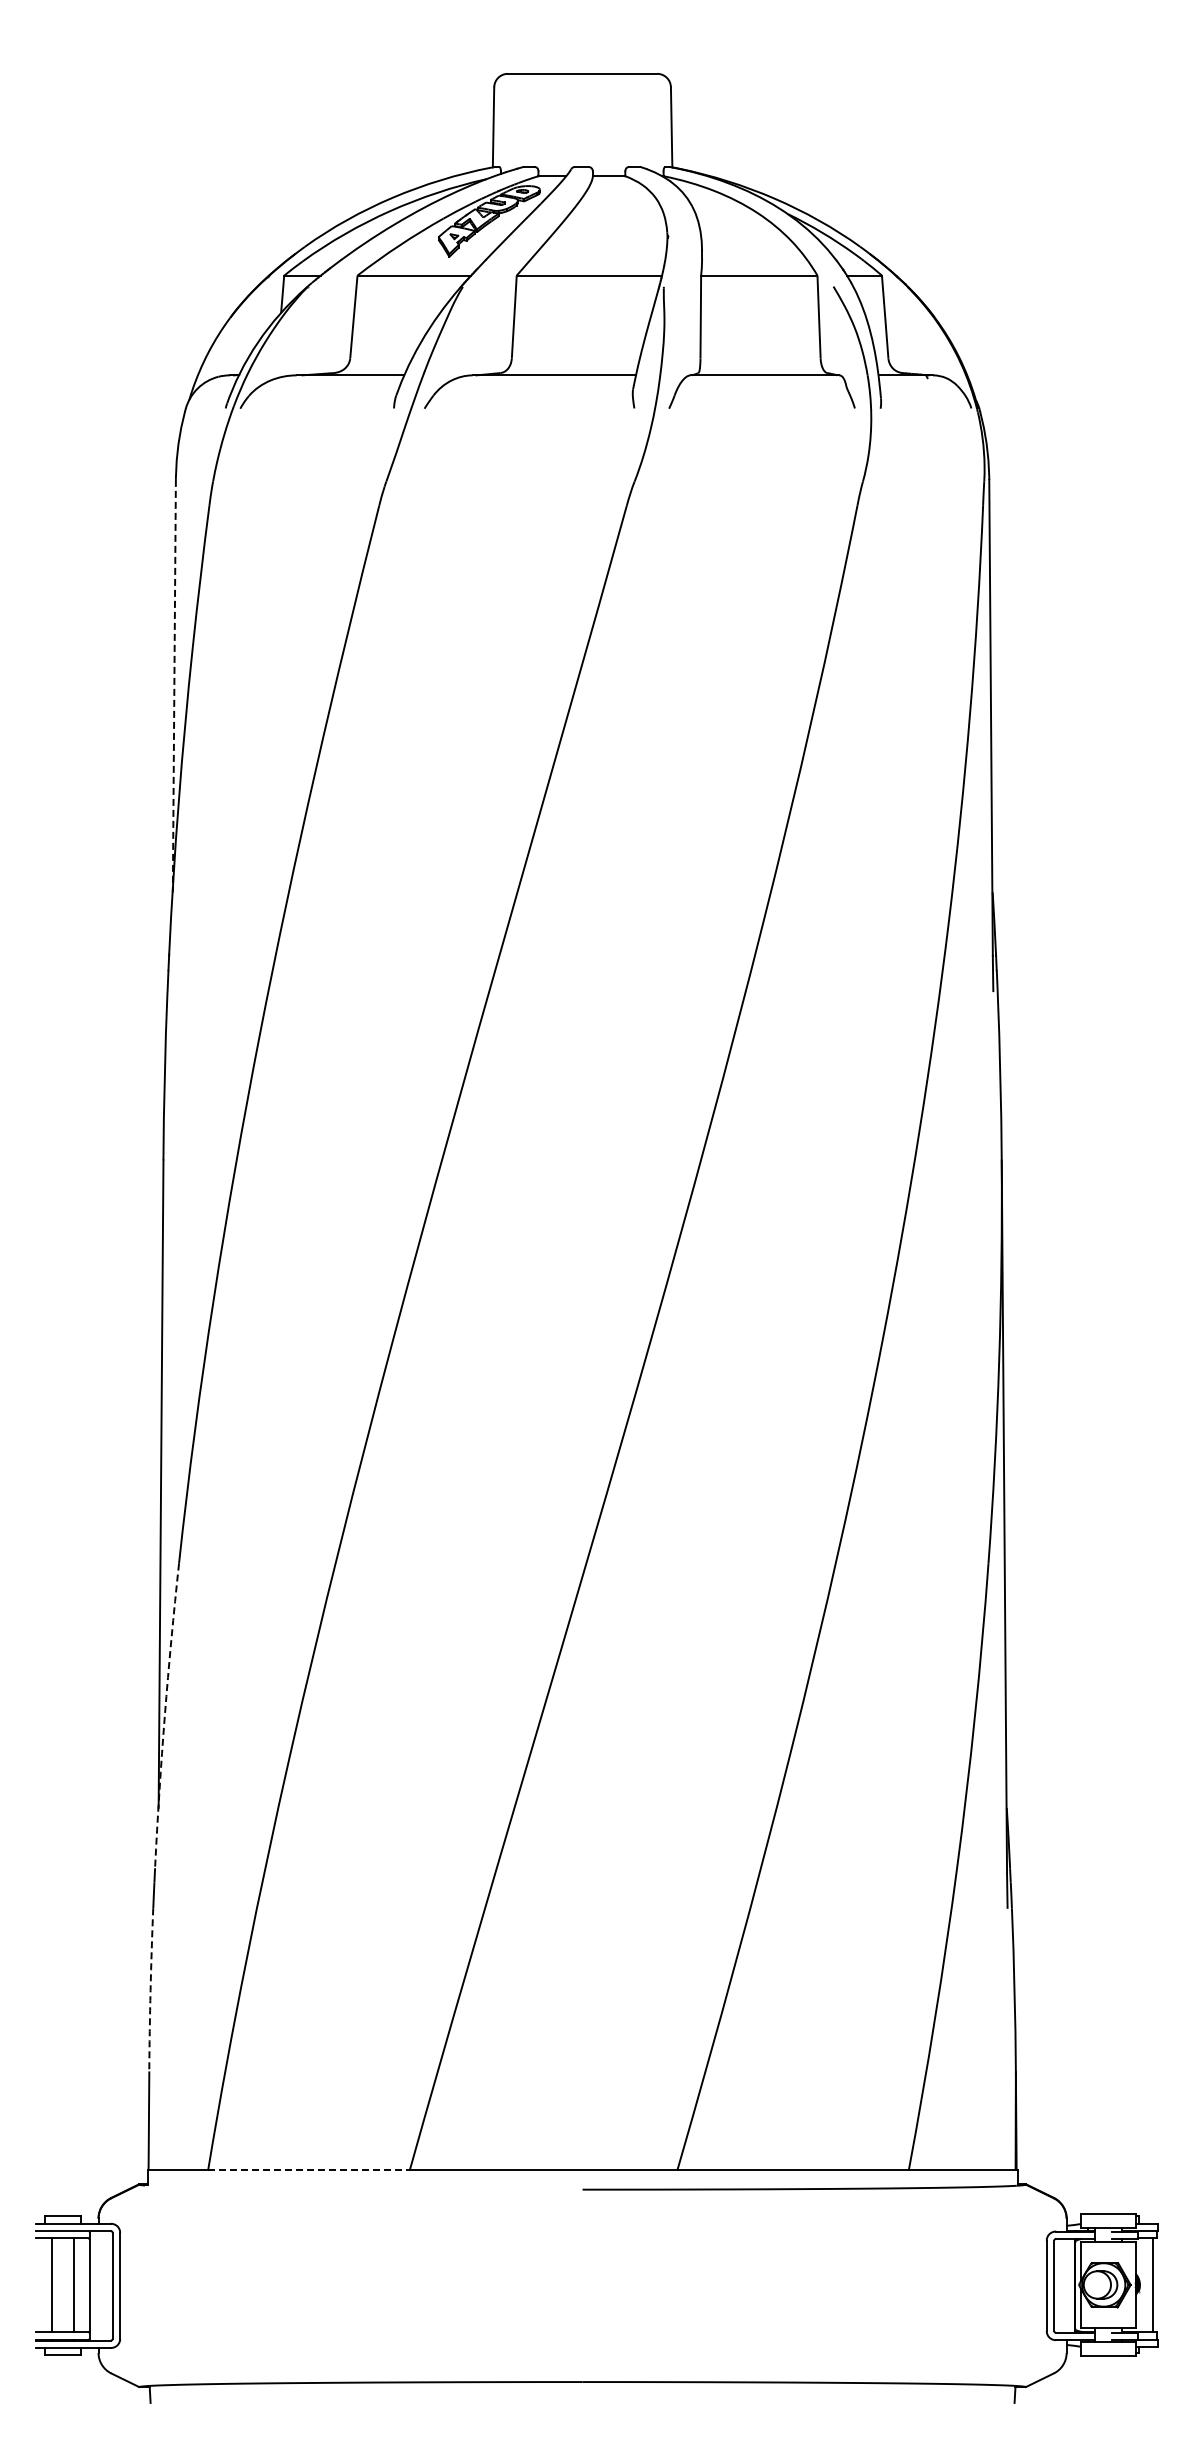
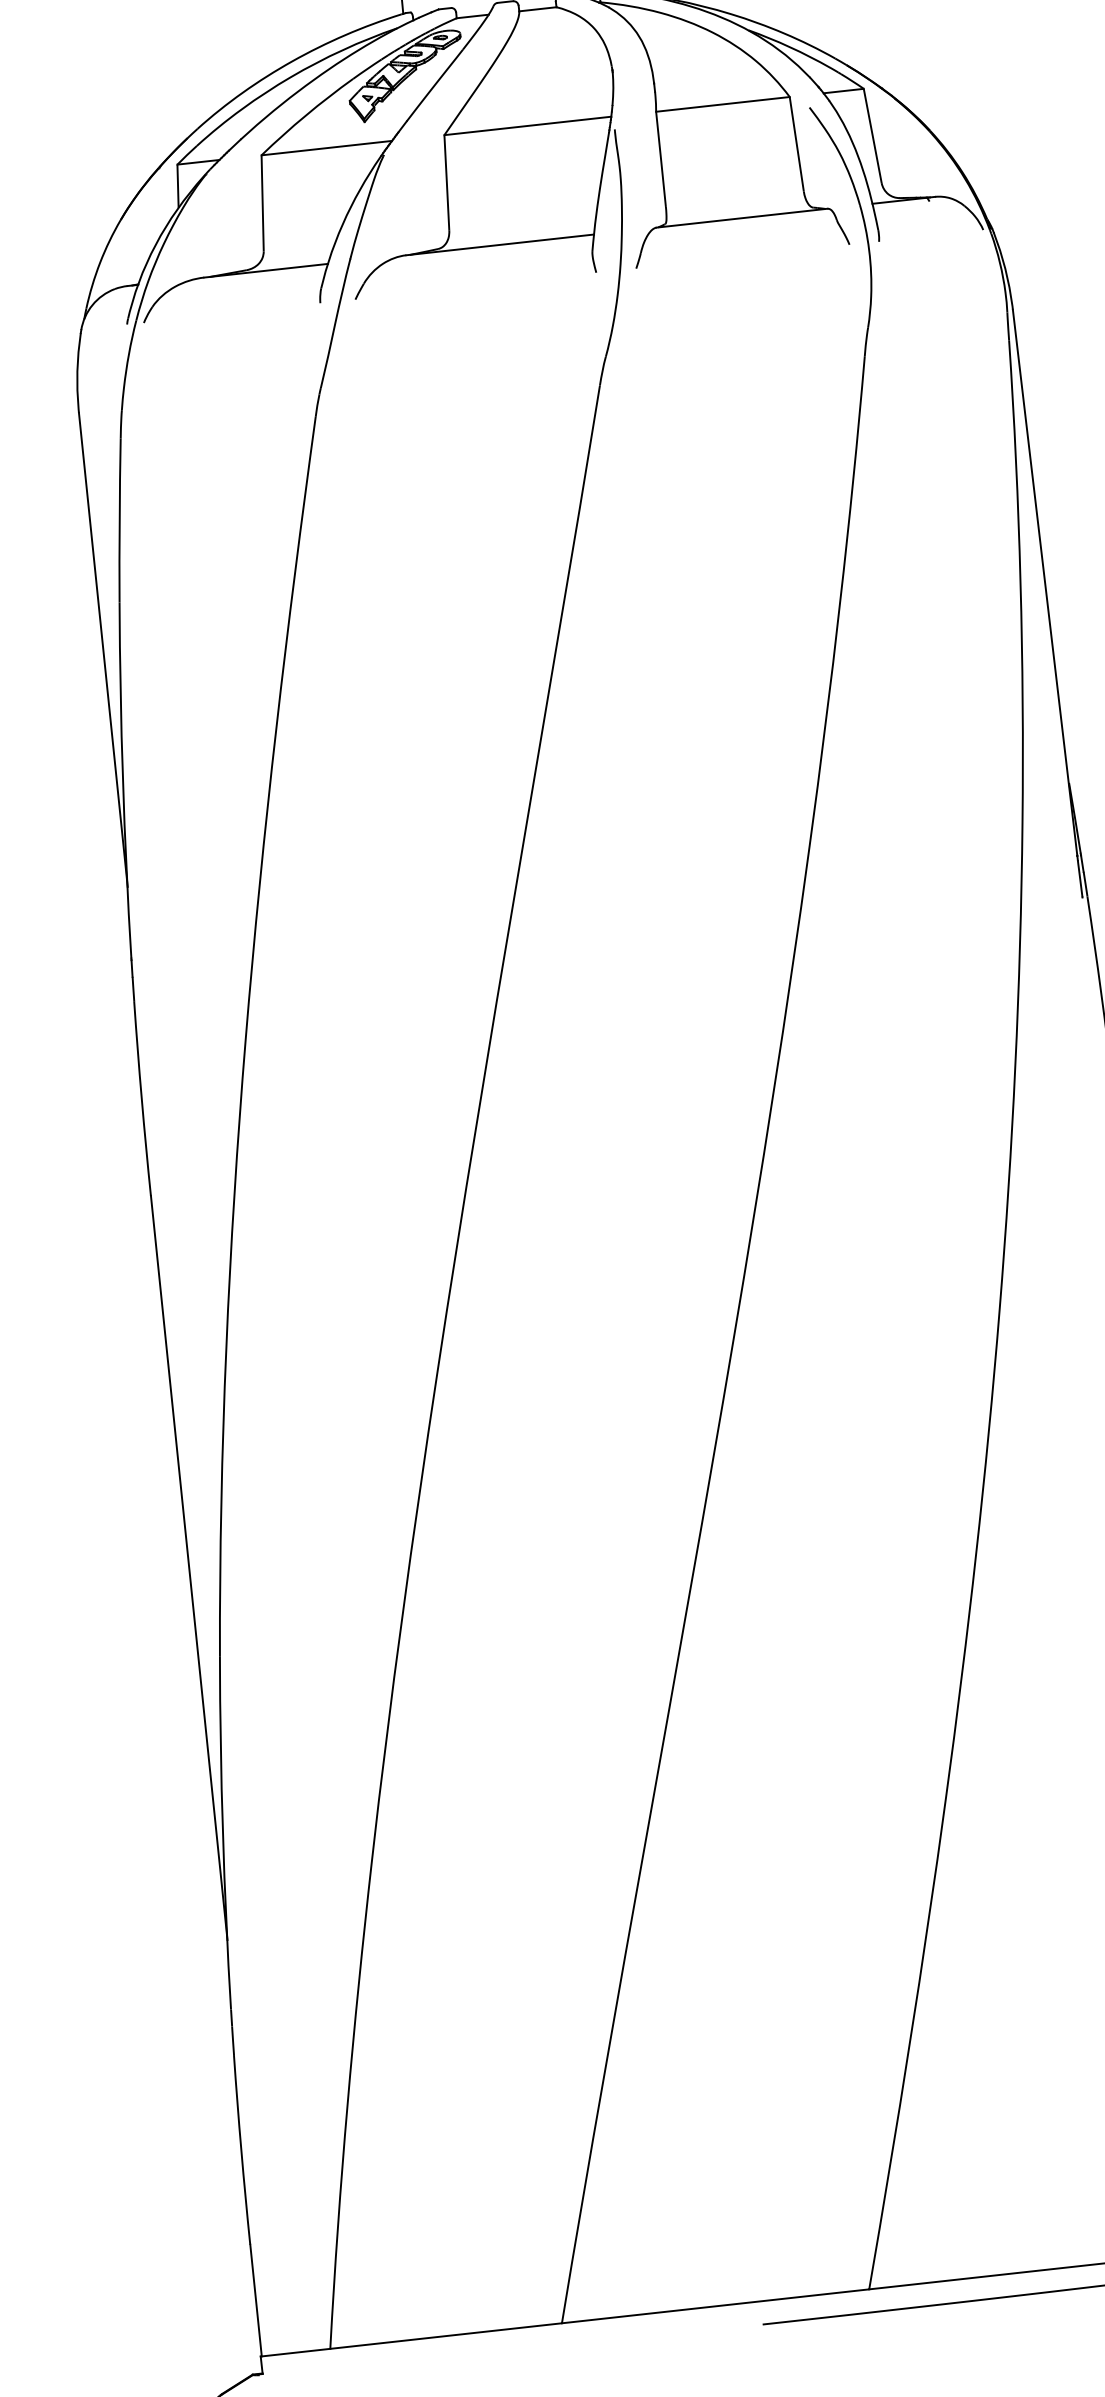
line: (174, 686) -> (103, 650), dashed -> solid
arc: (164, 1715) -> (222, 1833), dashed -> solid
arc: (150, 1990) -> (241, 2150), dashed -> solid
line: (309, 2169) -> (446, 2335), dashed -> solid

